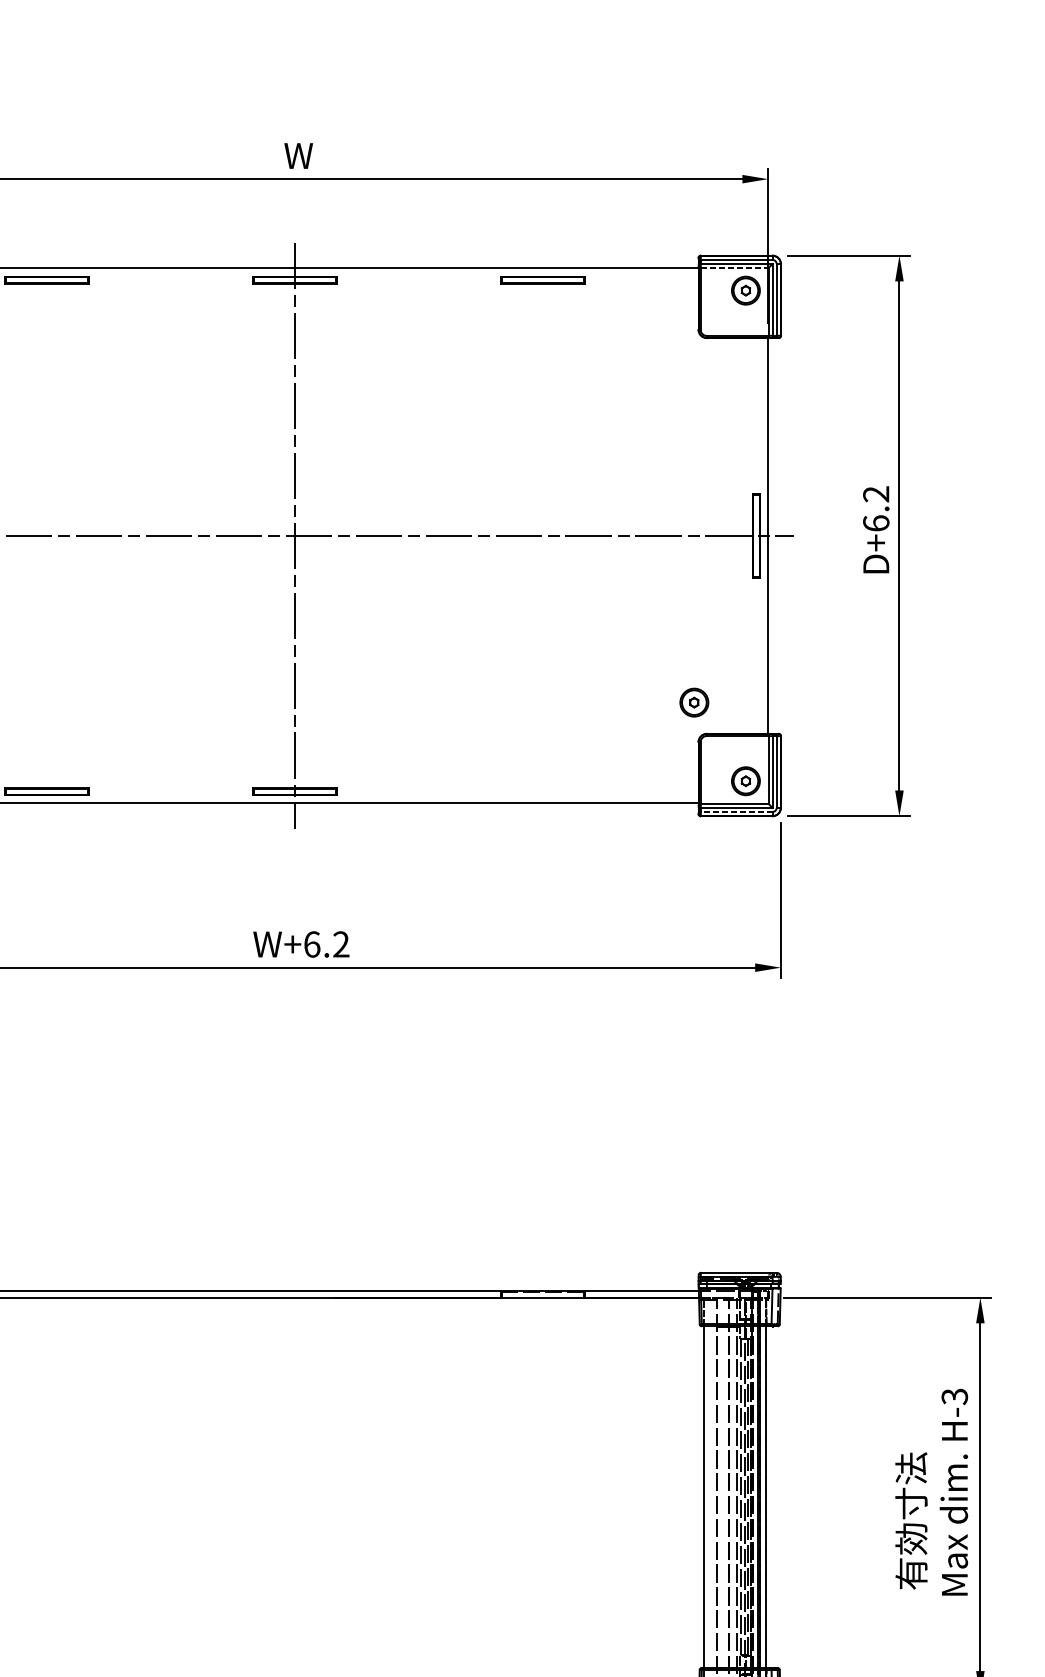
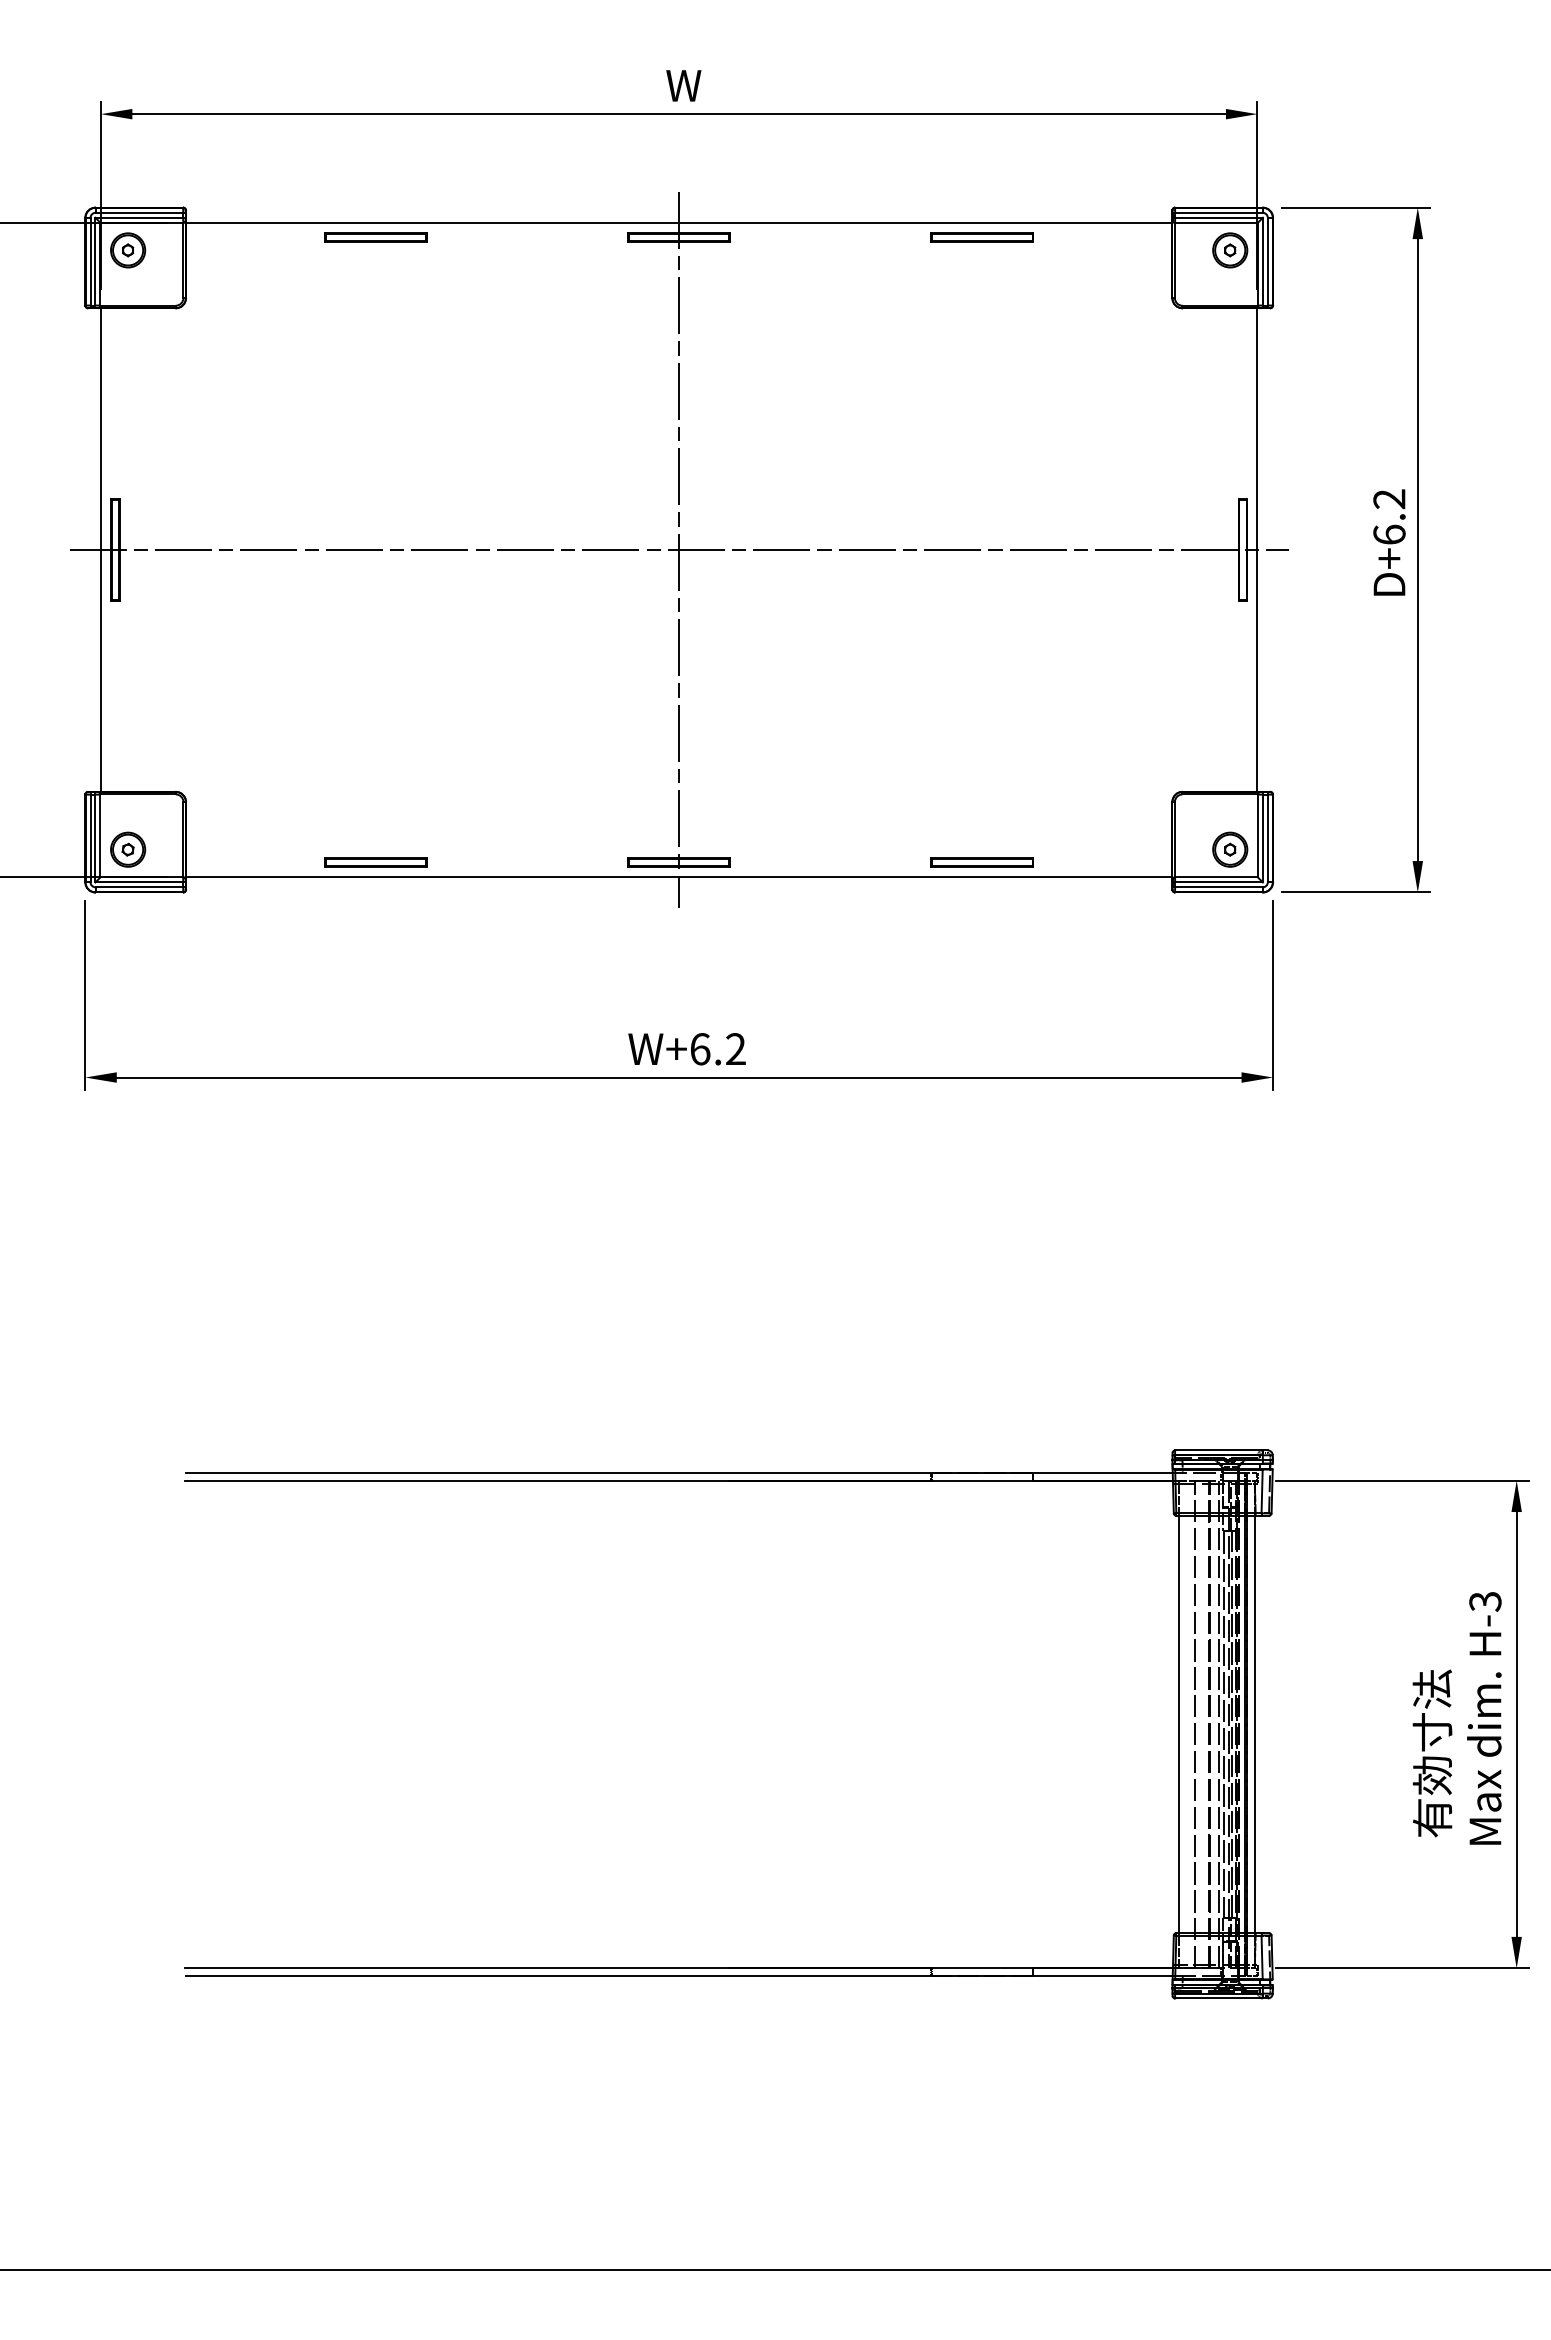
line: (734, 267) -> (1216, 222), dashed -> solid
part: (694, 702) -> (1167, 753), removed
part: (542, 791) -> (981, 862), added
line: (736, 812) -> (1218, 887), dashed -> solid

